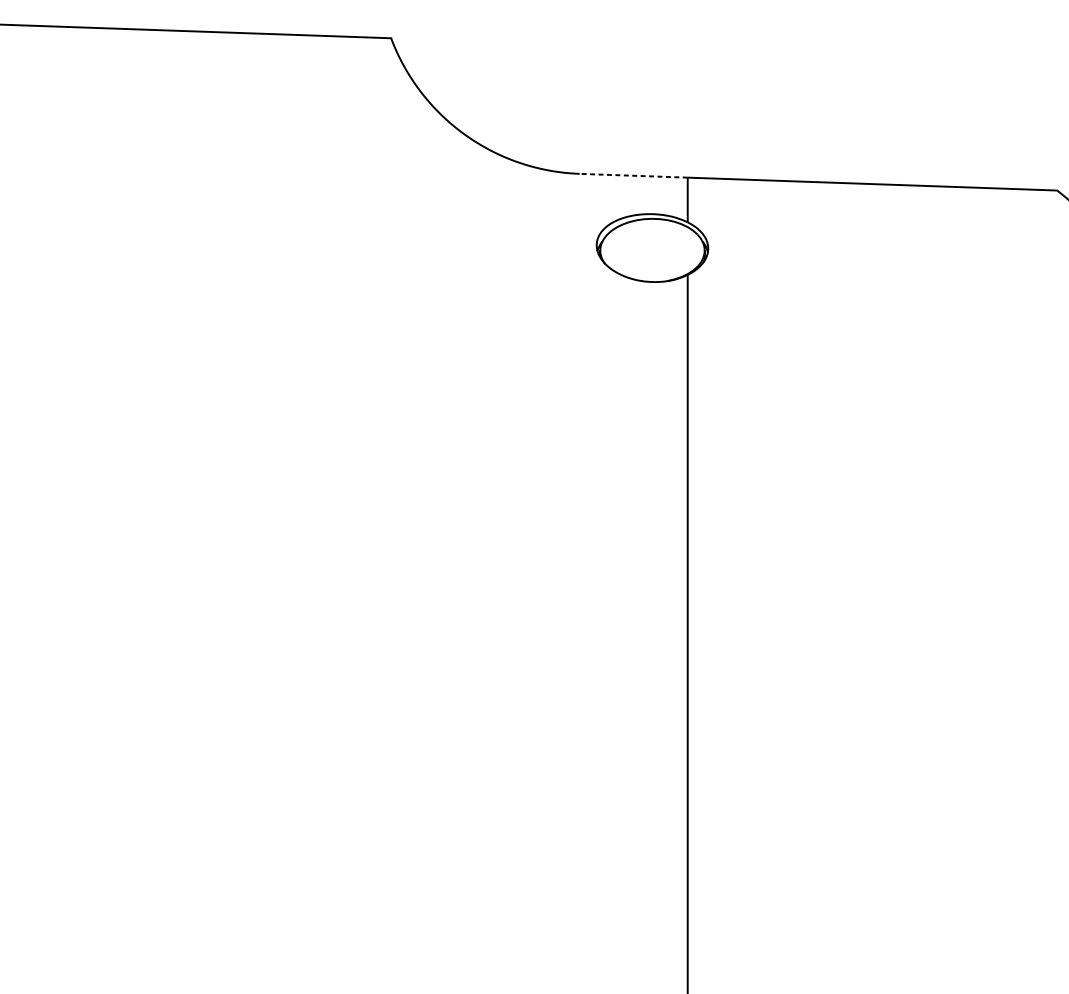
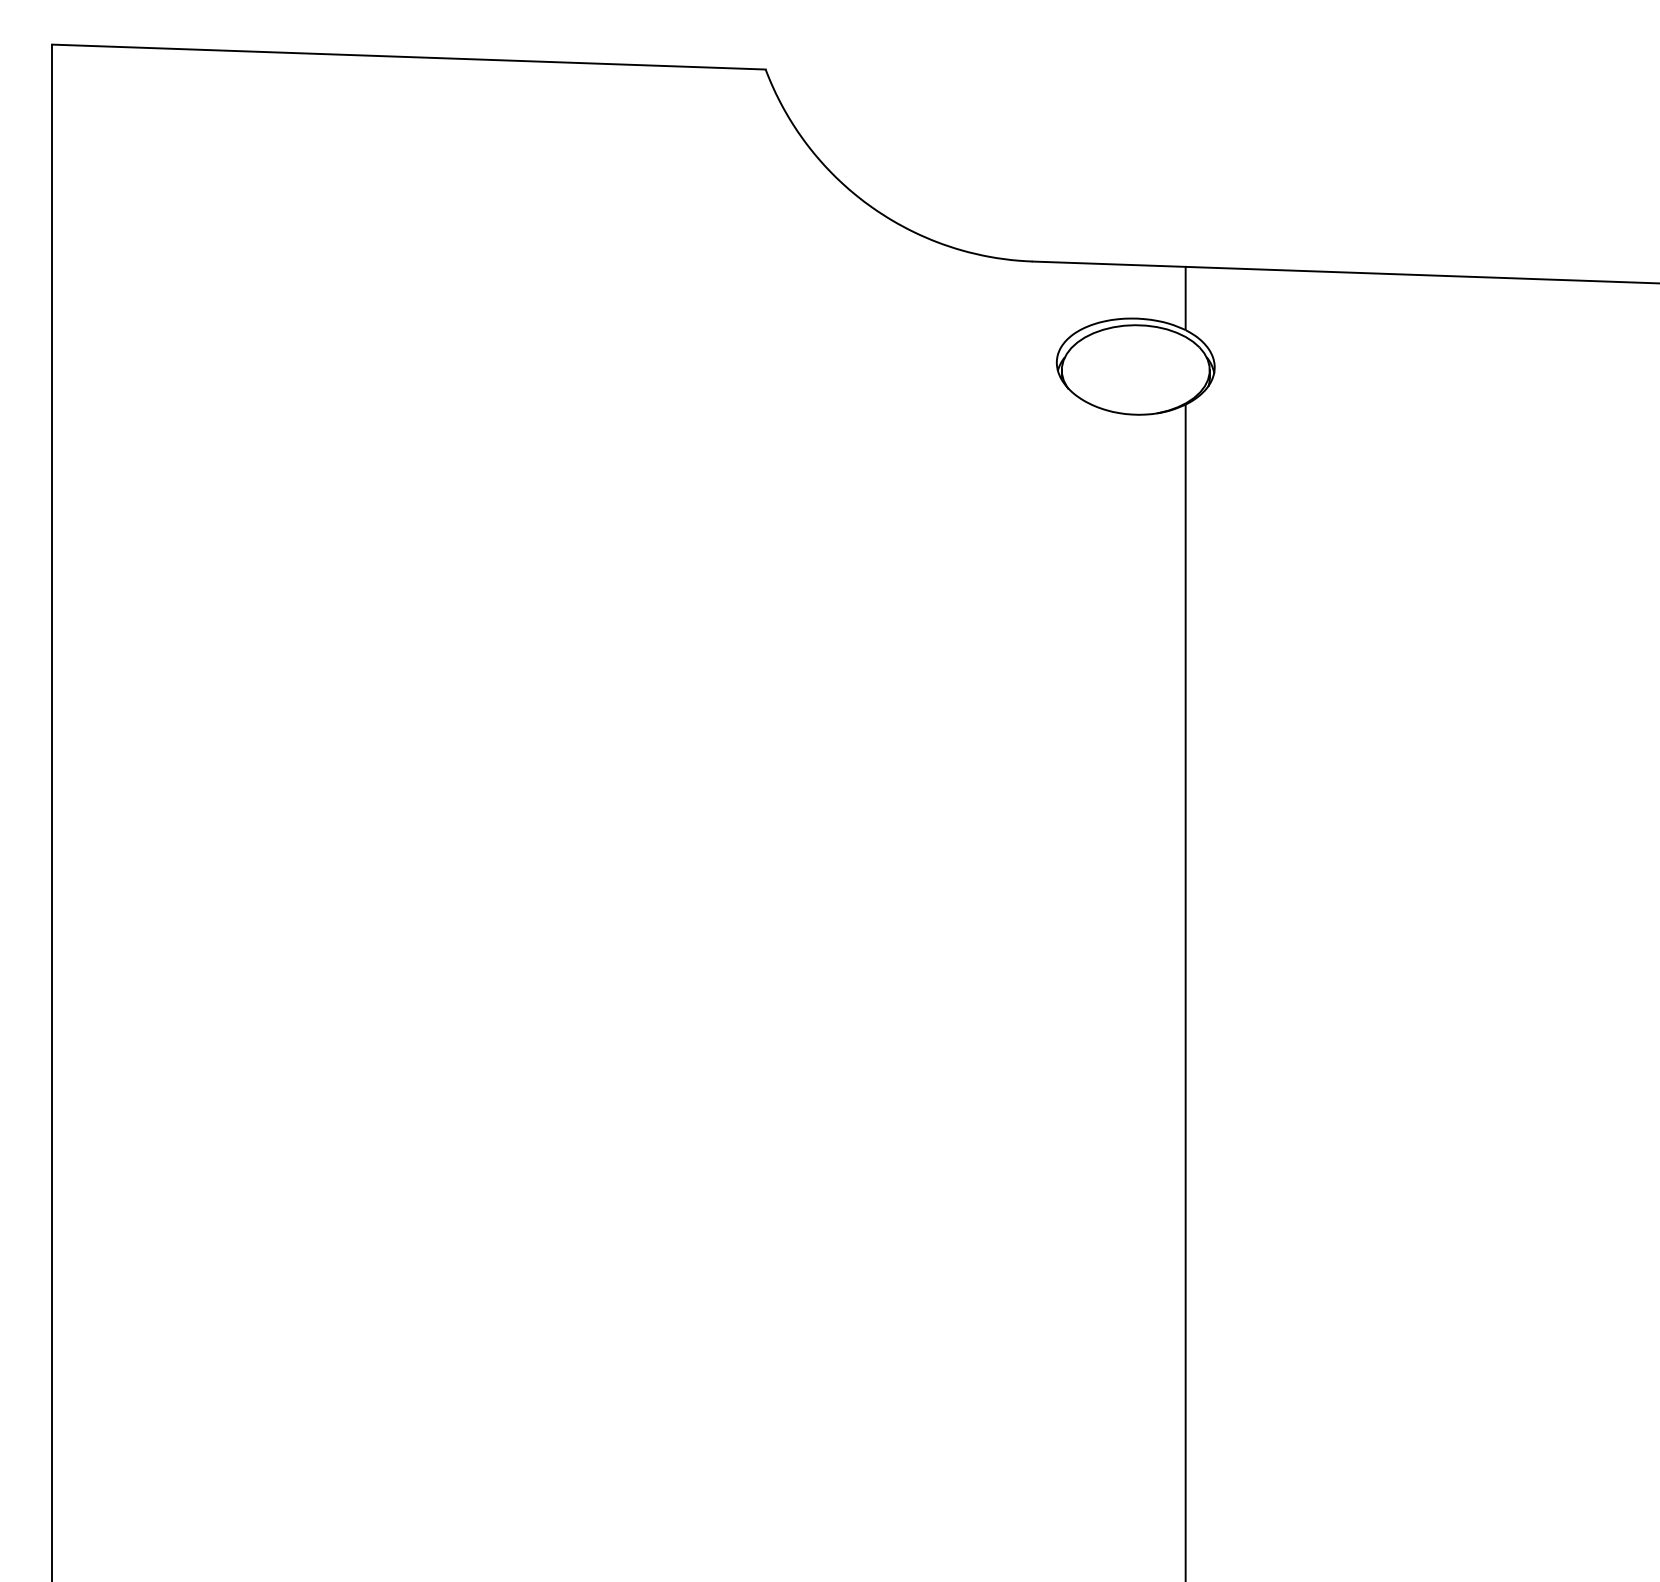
line: (633, 175) -> (1109, 264), dashed -> solid

